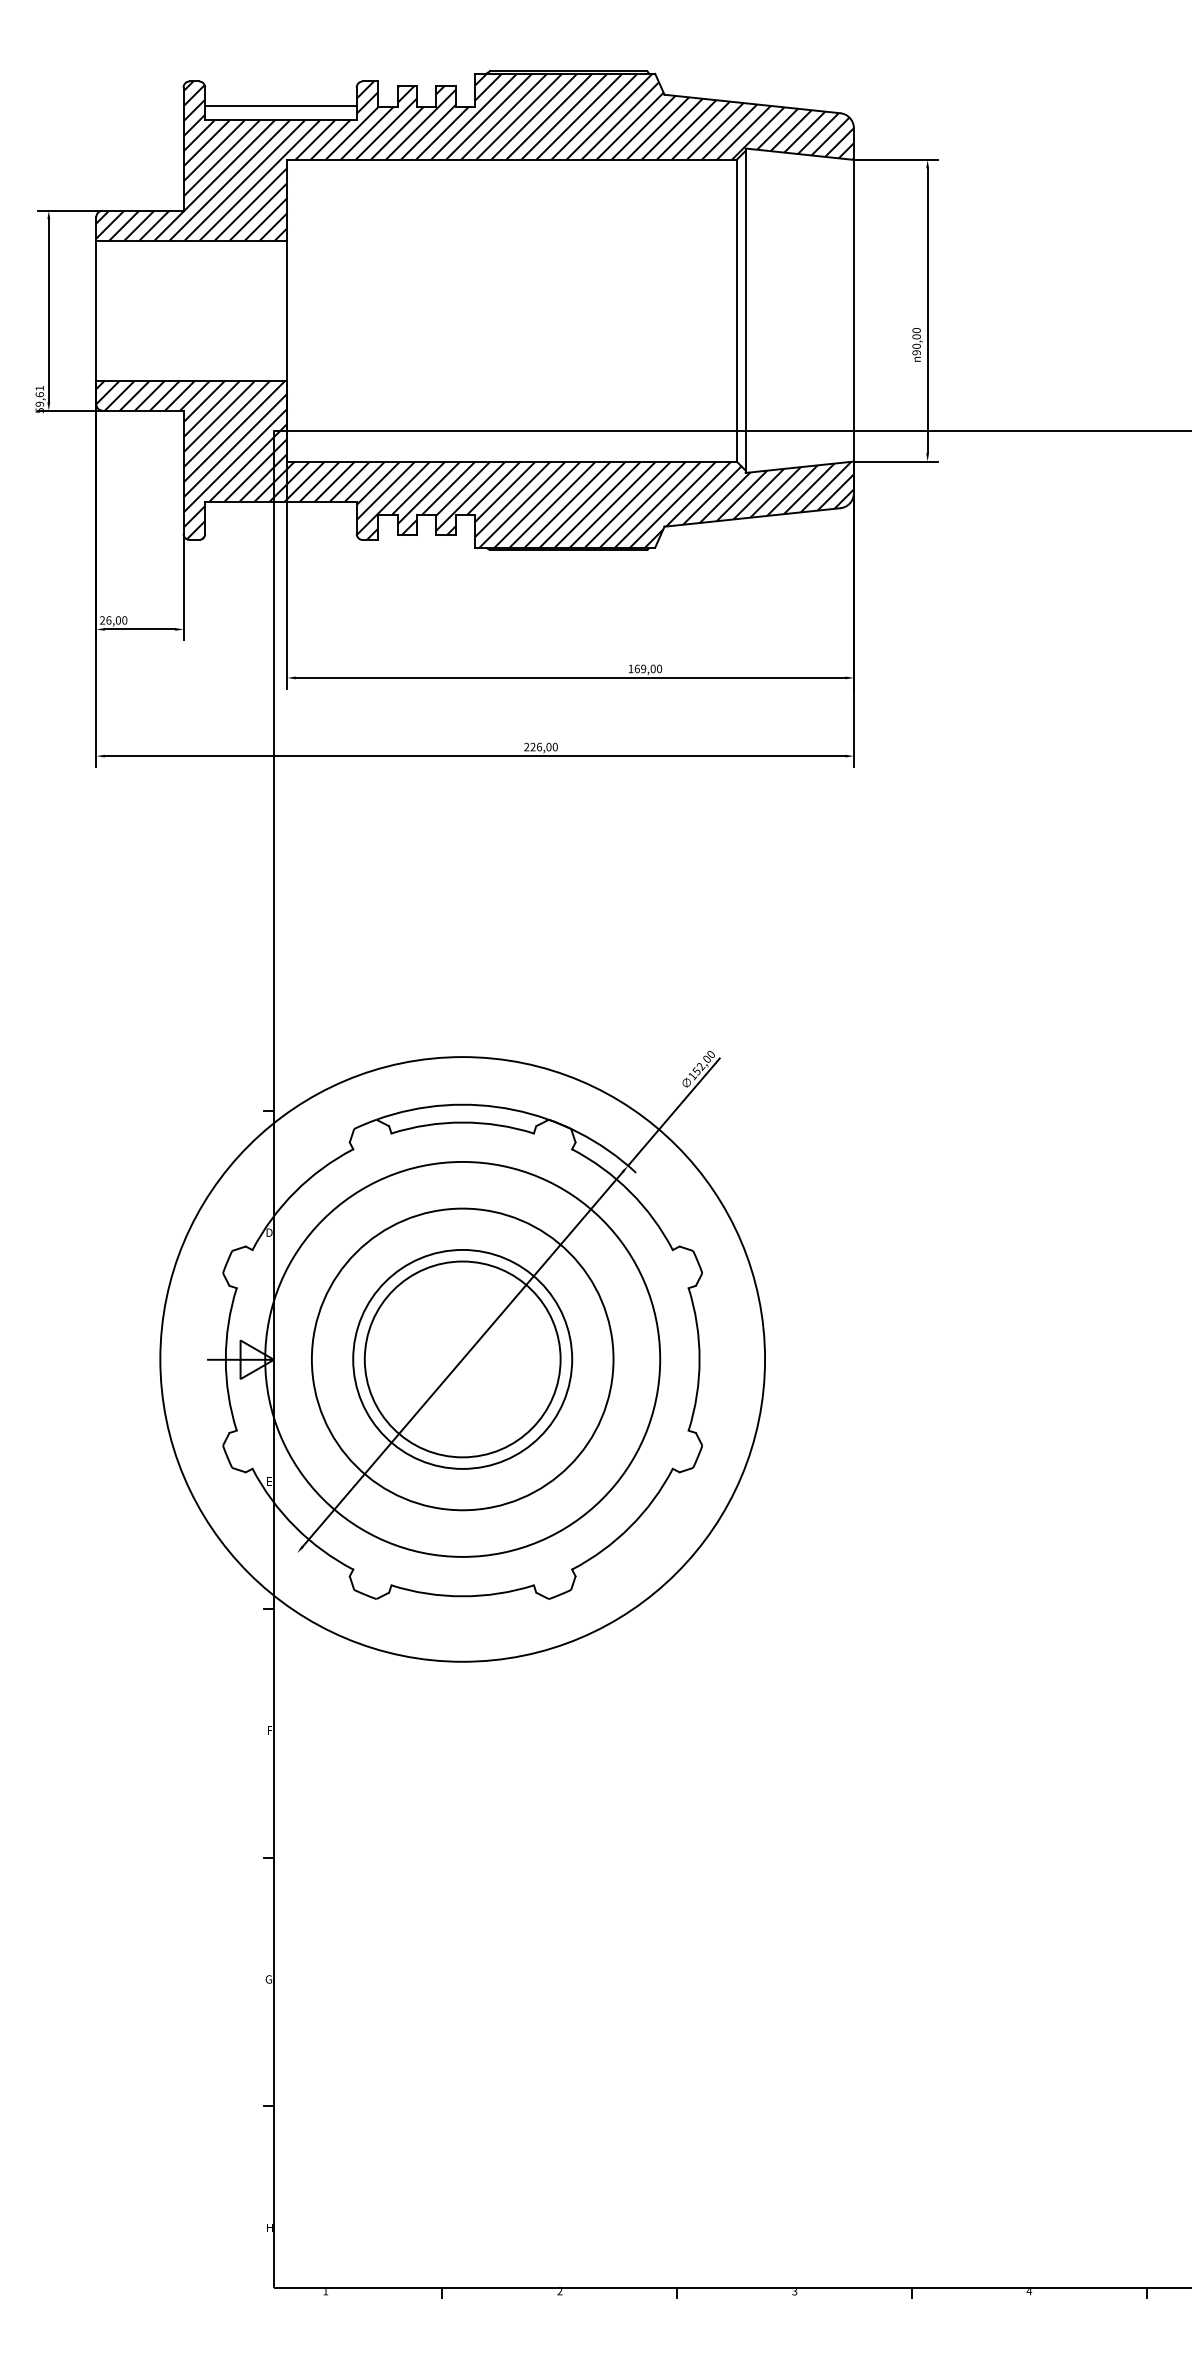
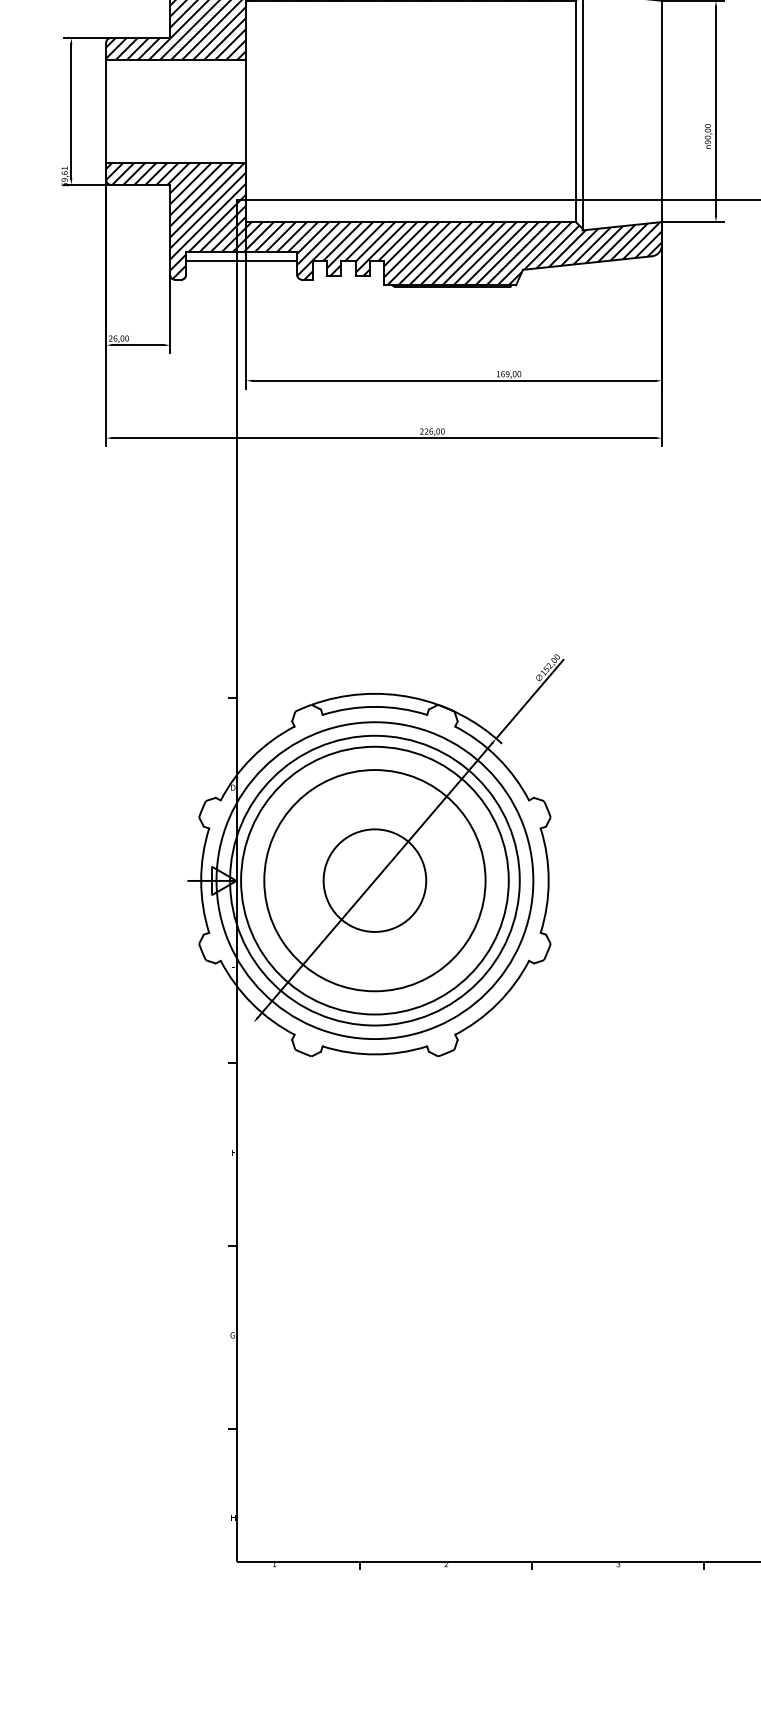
line: (280, 514) -> (241, 260), added
circle: (462, 1358) -> (374, 879), size x1.67
circle: (462, 1359) -> (374, 880), size x0.71
circle: (462, 1359) -> (374, 880), size x0.71

